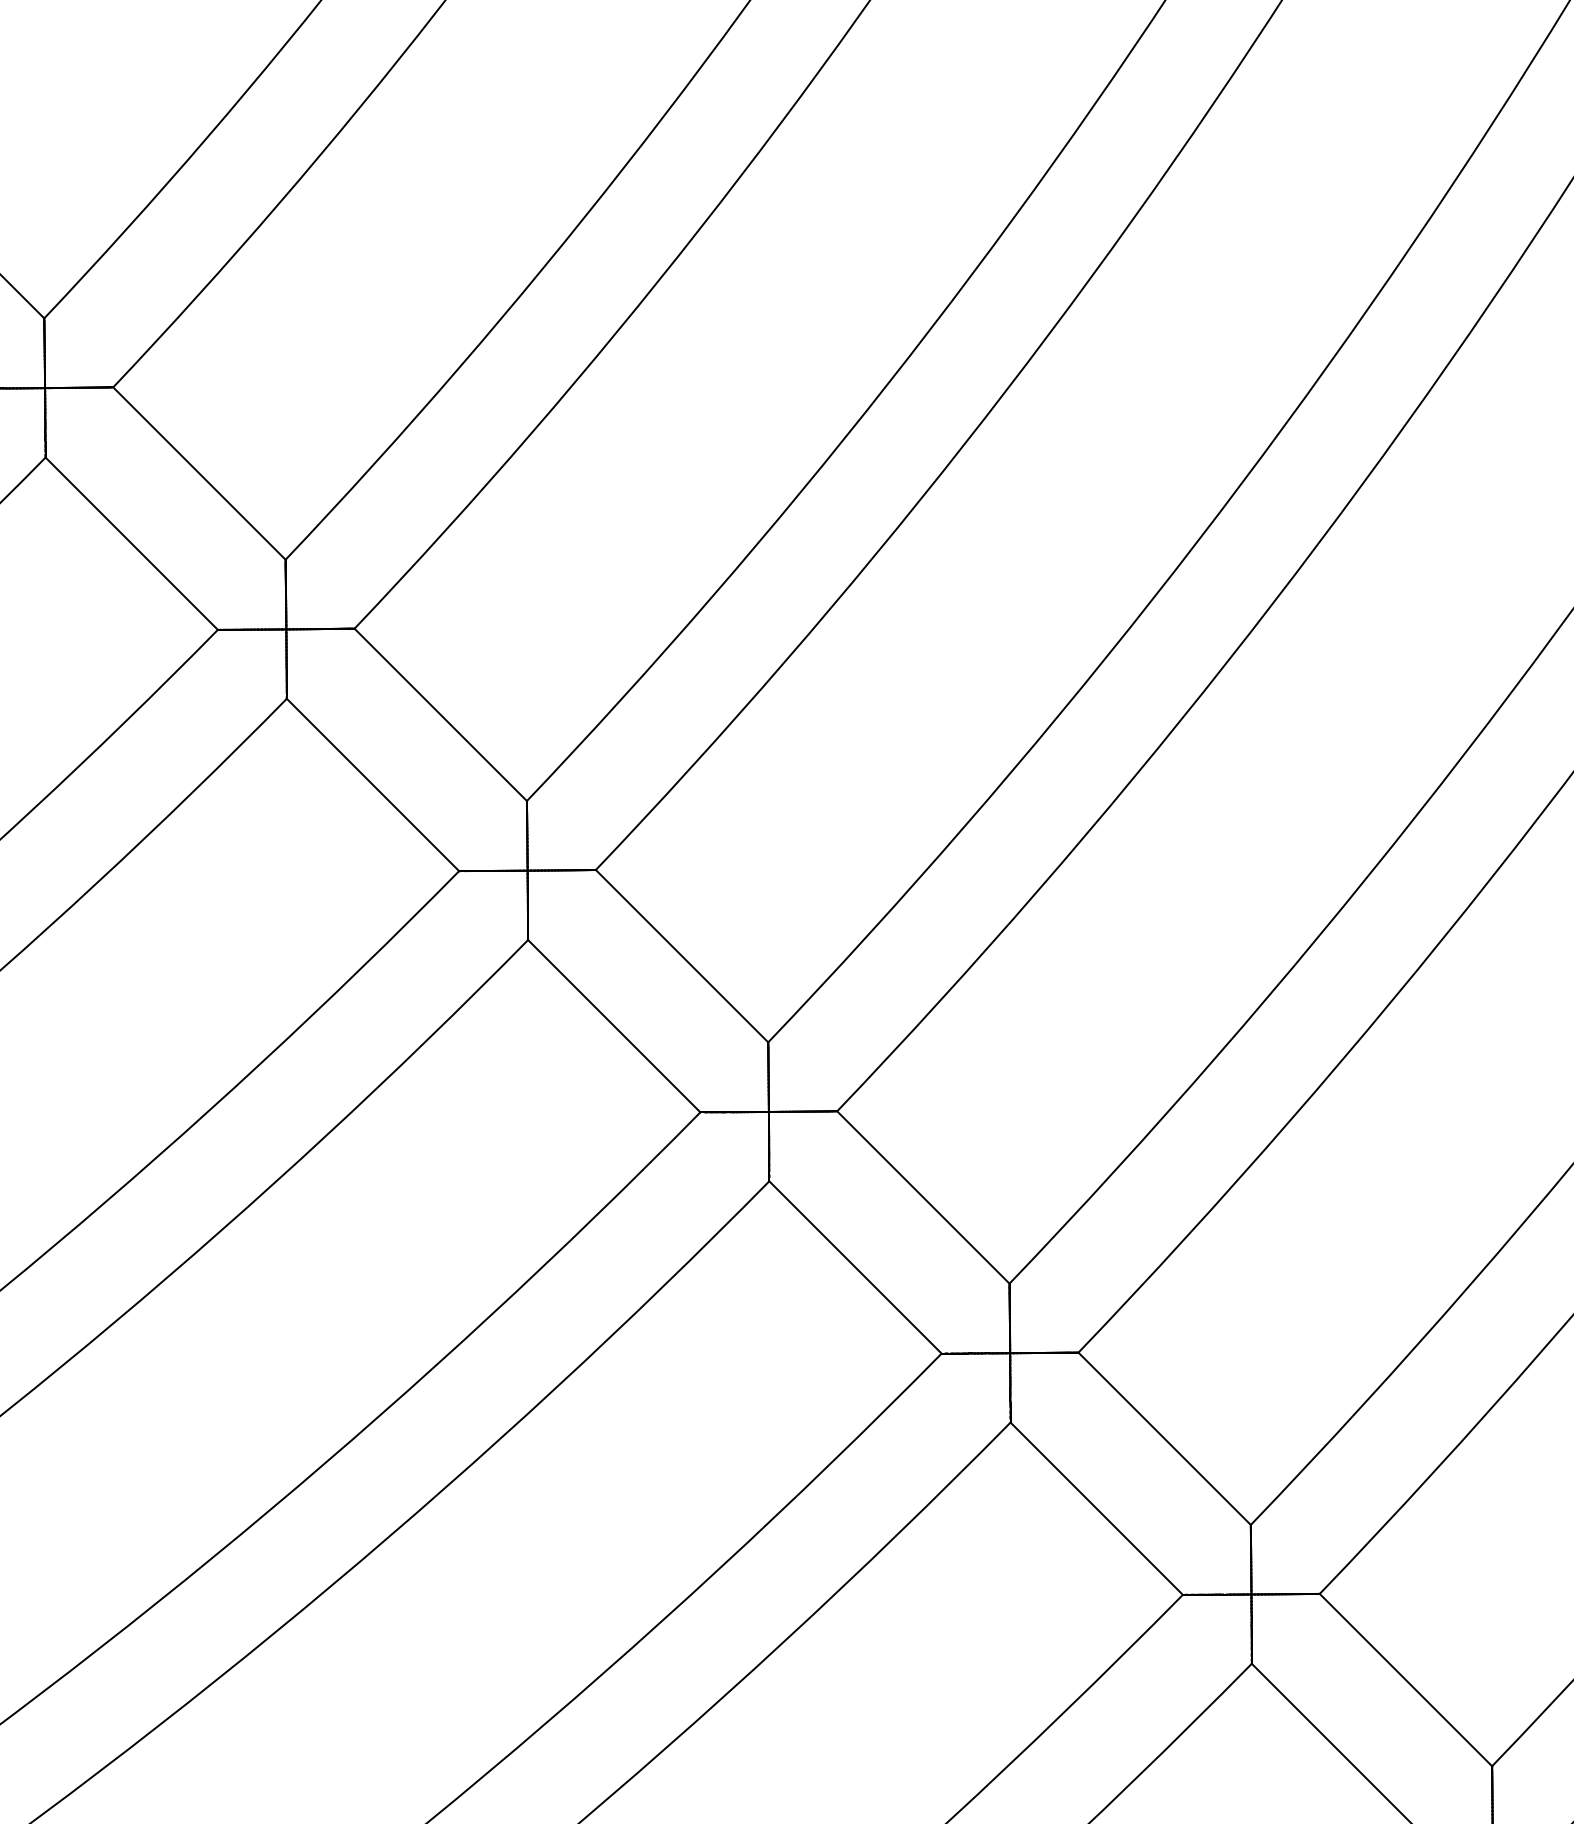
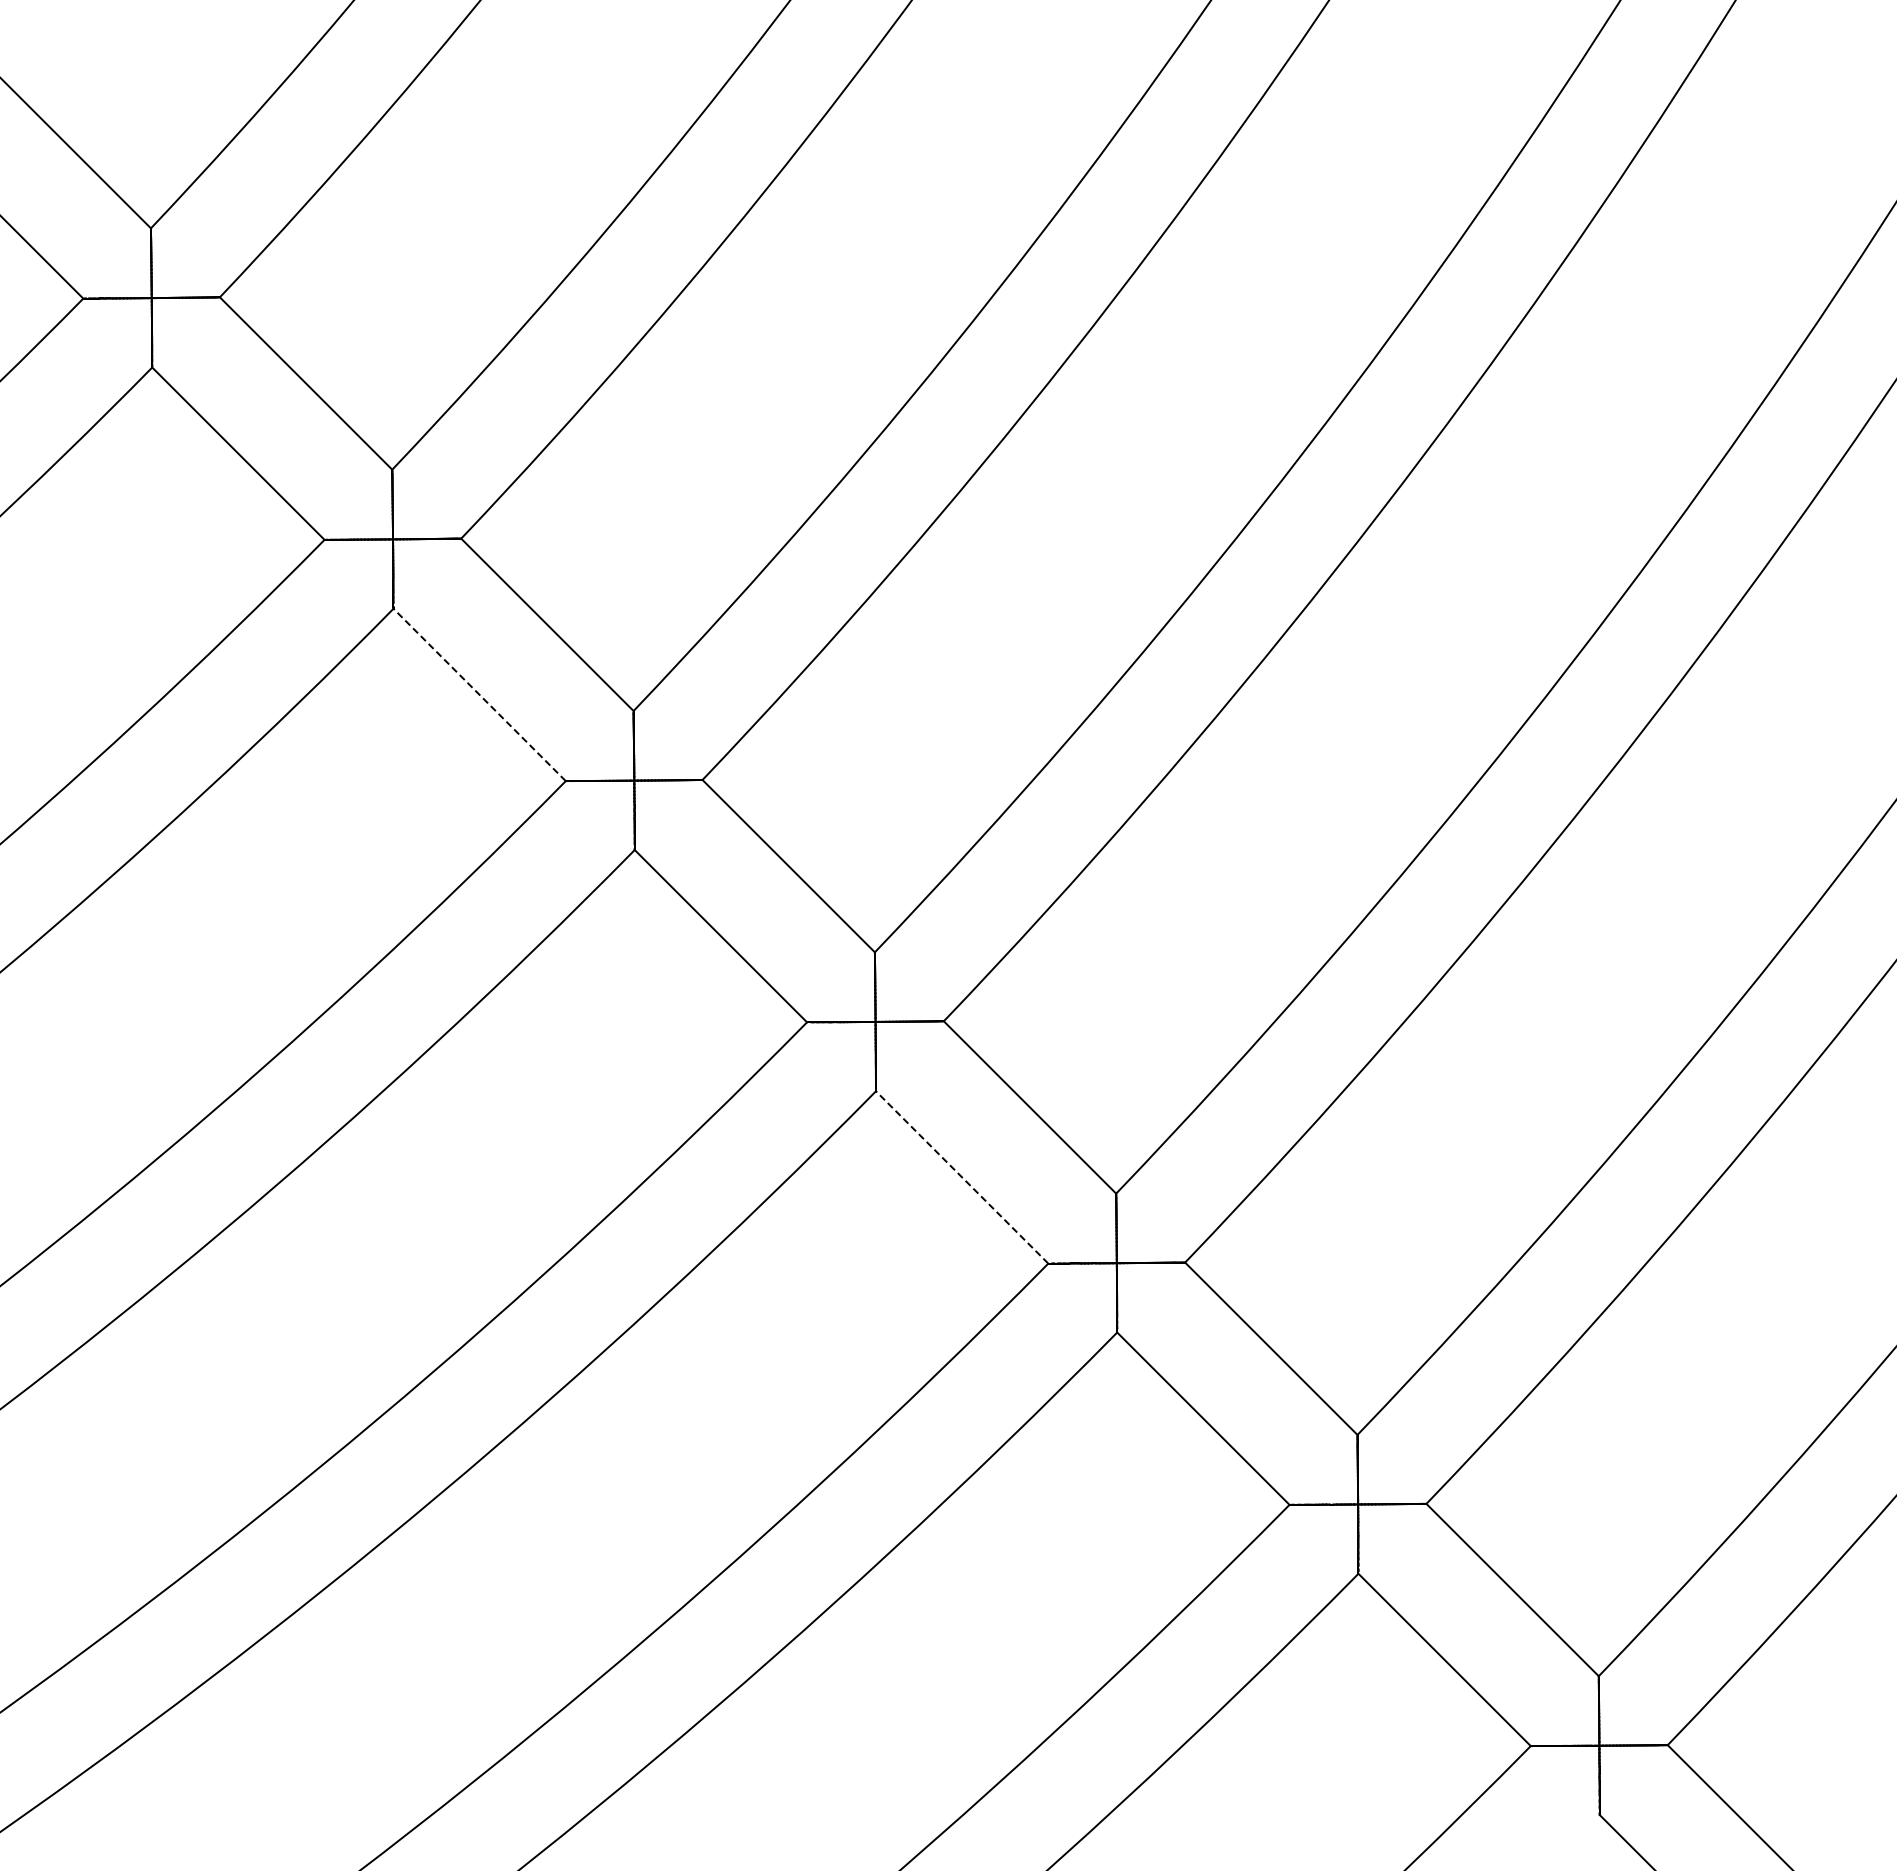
line: (372, 784) -> (479, 694), solid -> dashed
line: (855, 1267) -> (962, 1177), solid -> dashed

